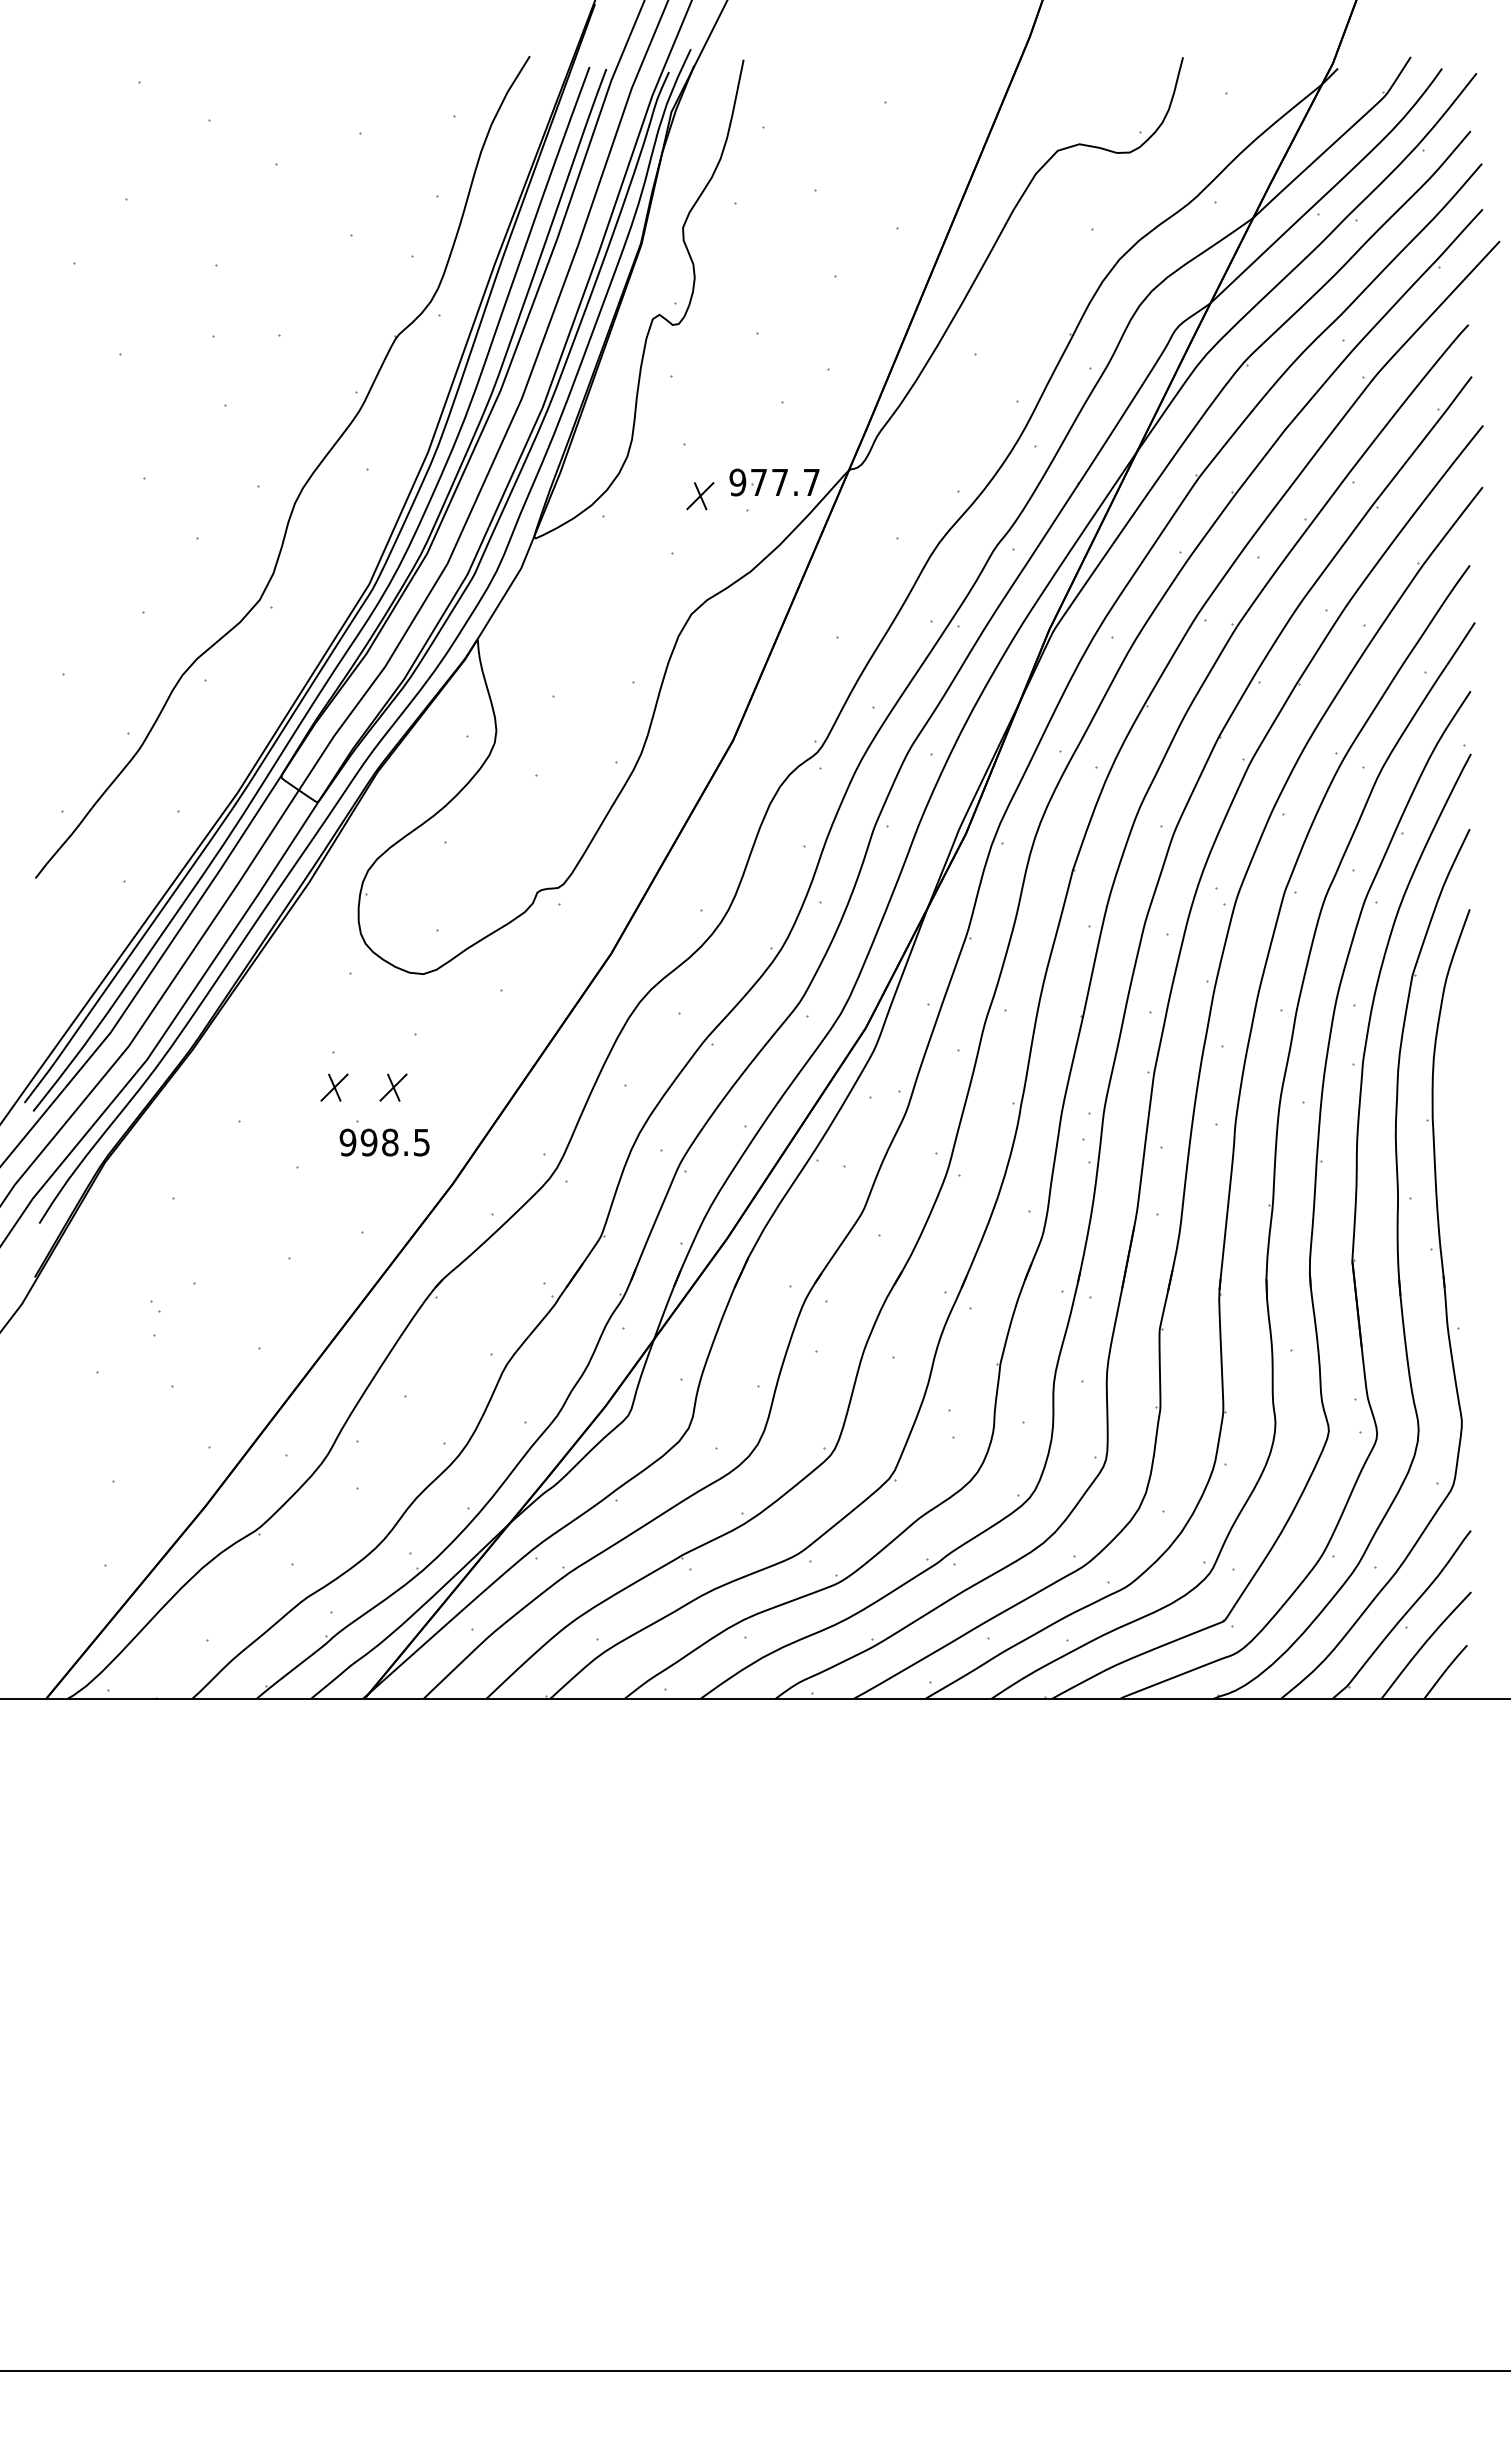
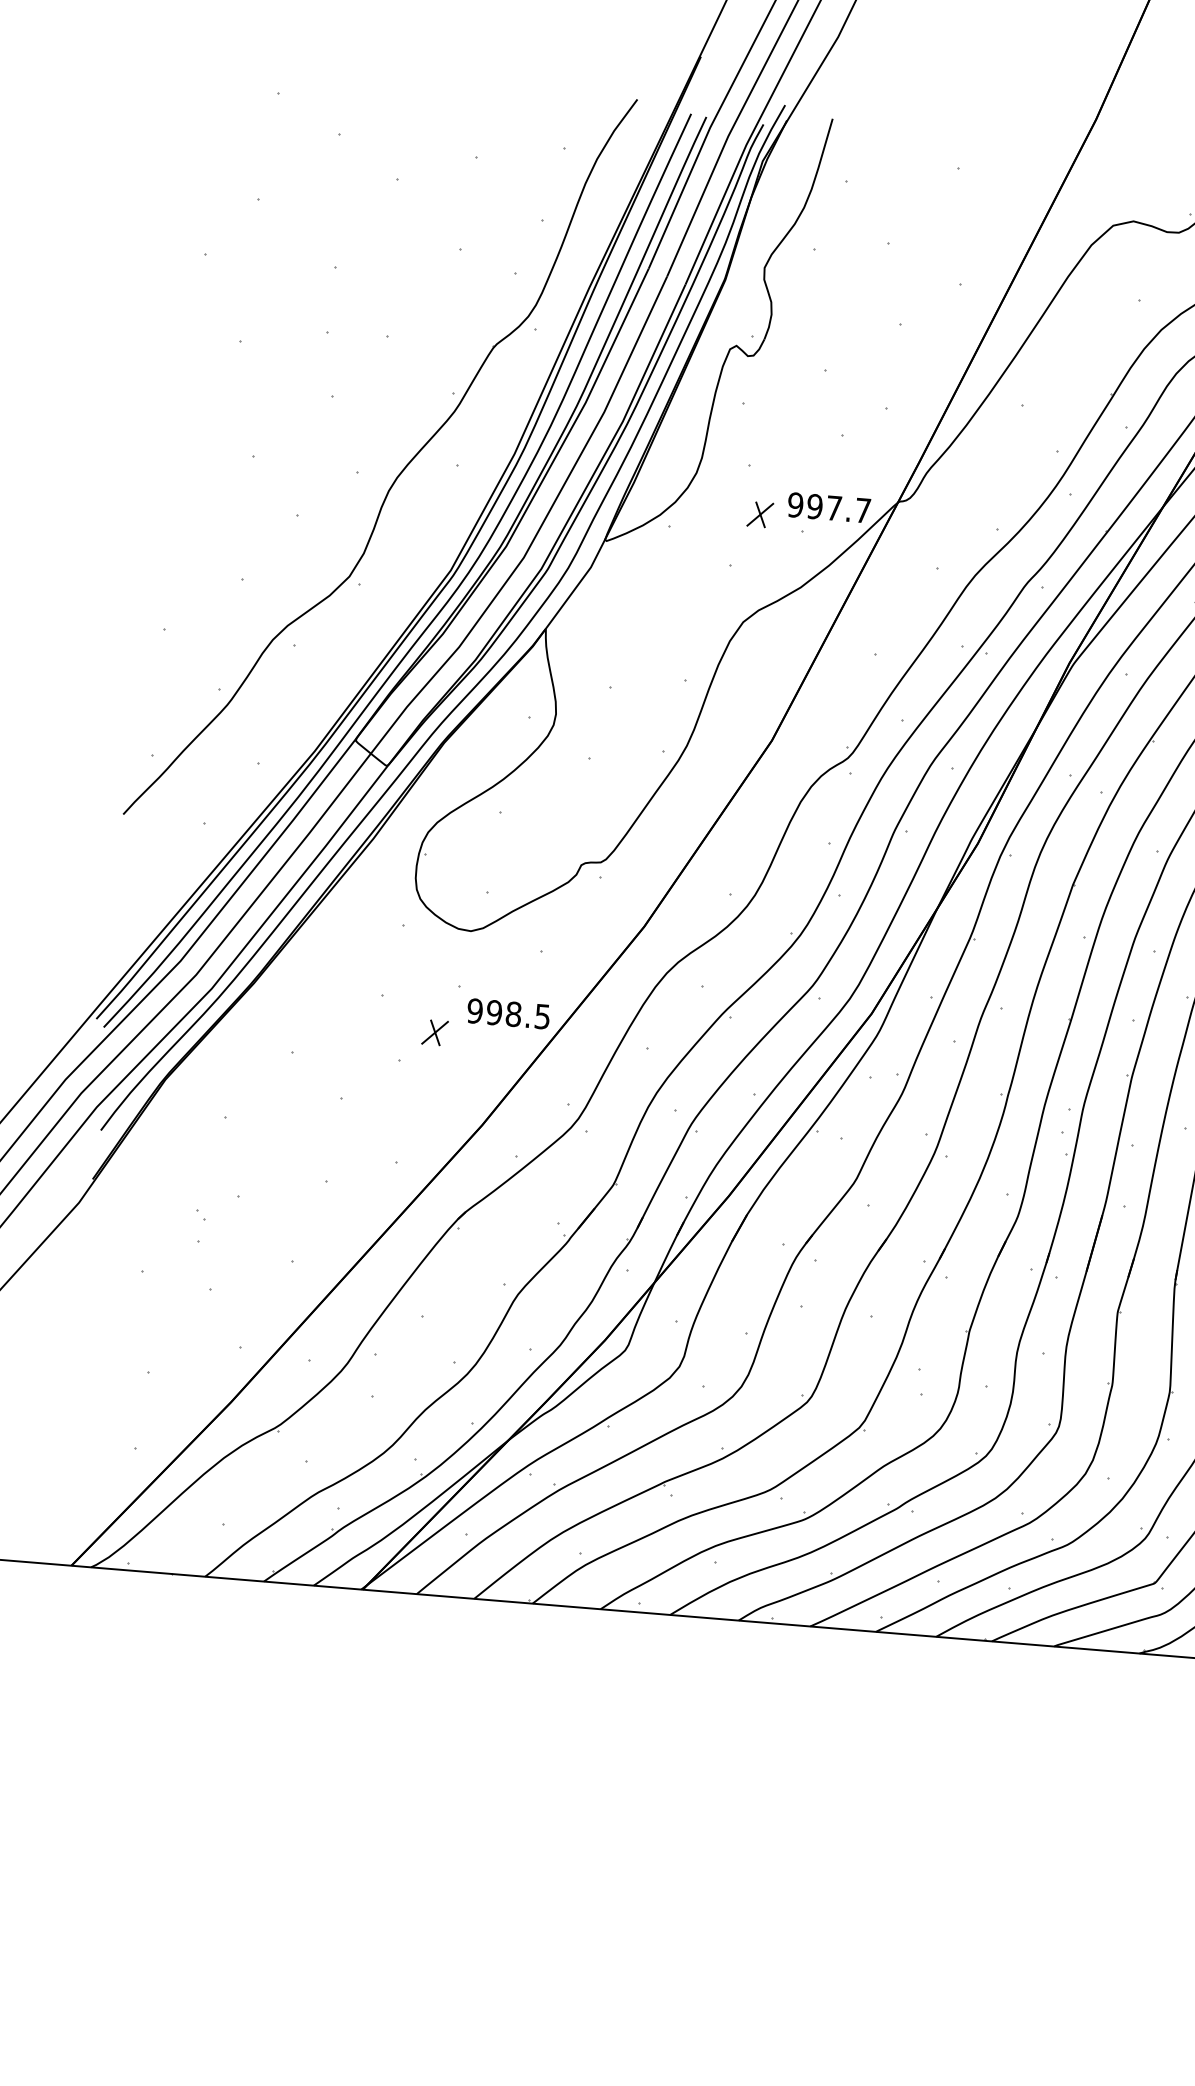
text: (758, 482) -> (814, 506), 977.7 -> 997.7
part: (334, 1087) -> (381, 1028), removed
text: (384, 1142) -> (508, 1013), moved

